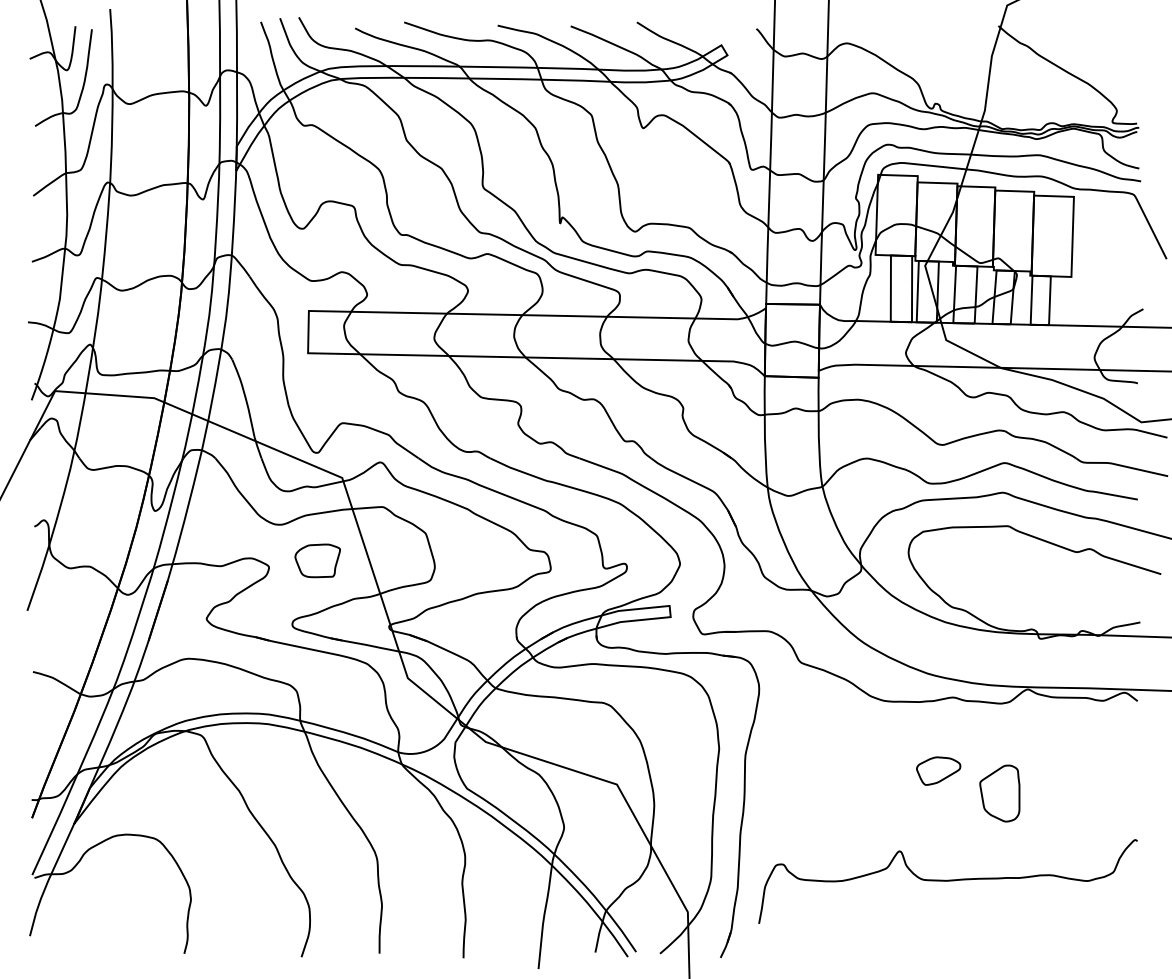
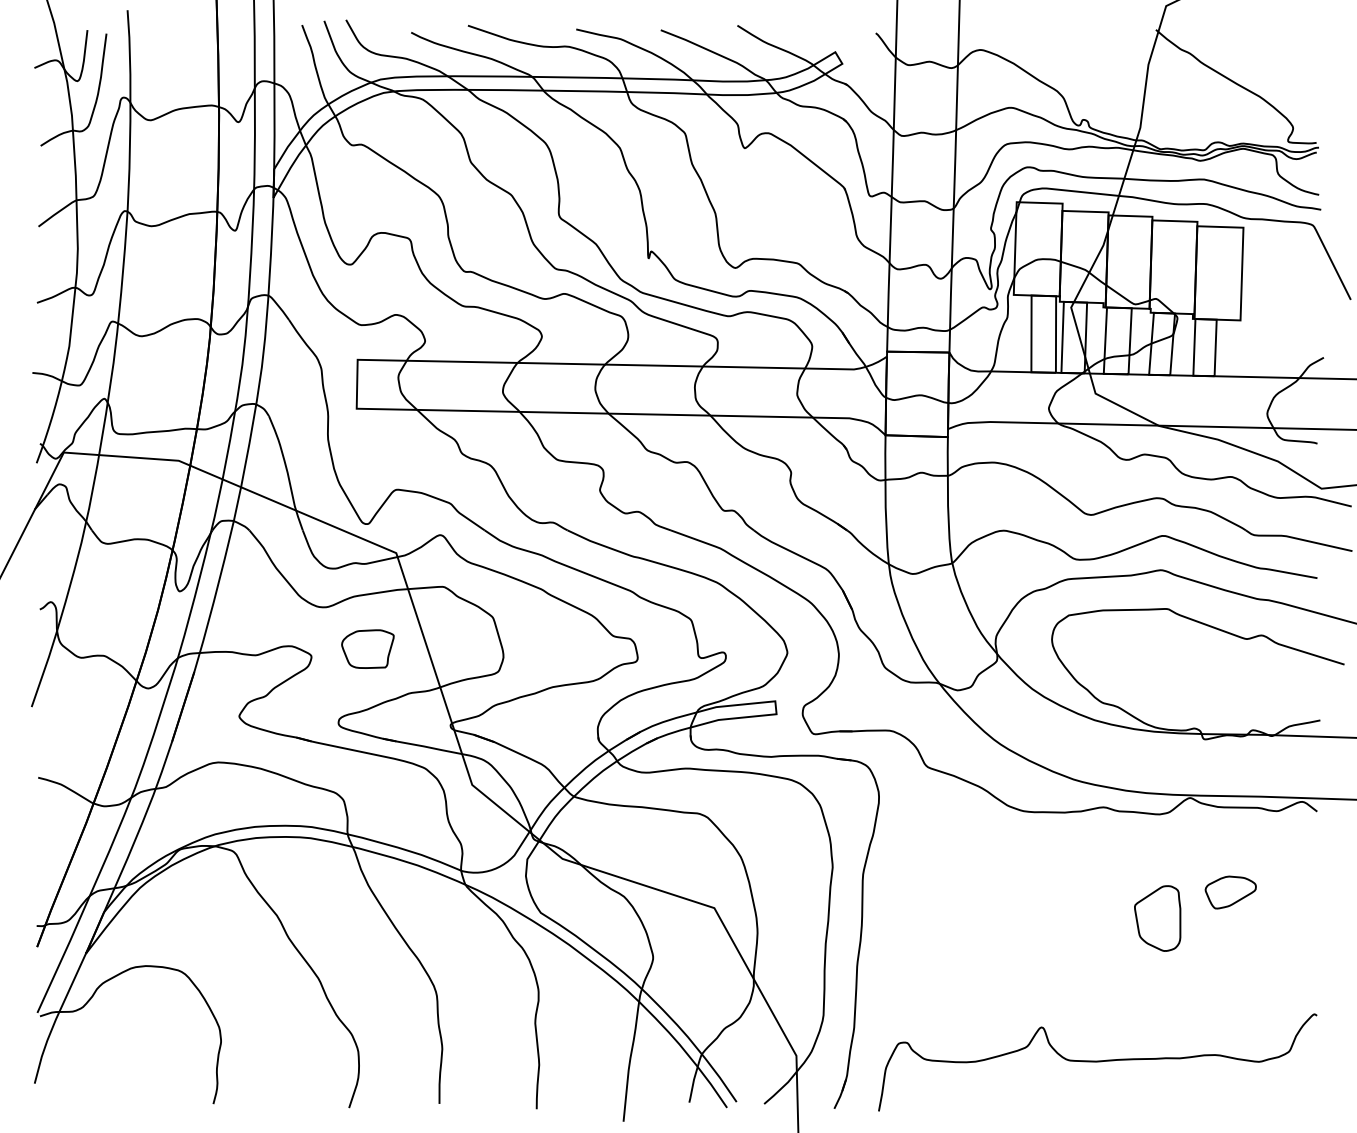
part: (938, 771) -> (1230, 892), moved
curve: (947, 881) -> (1097, 1062), moved

